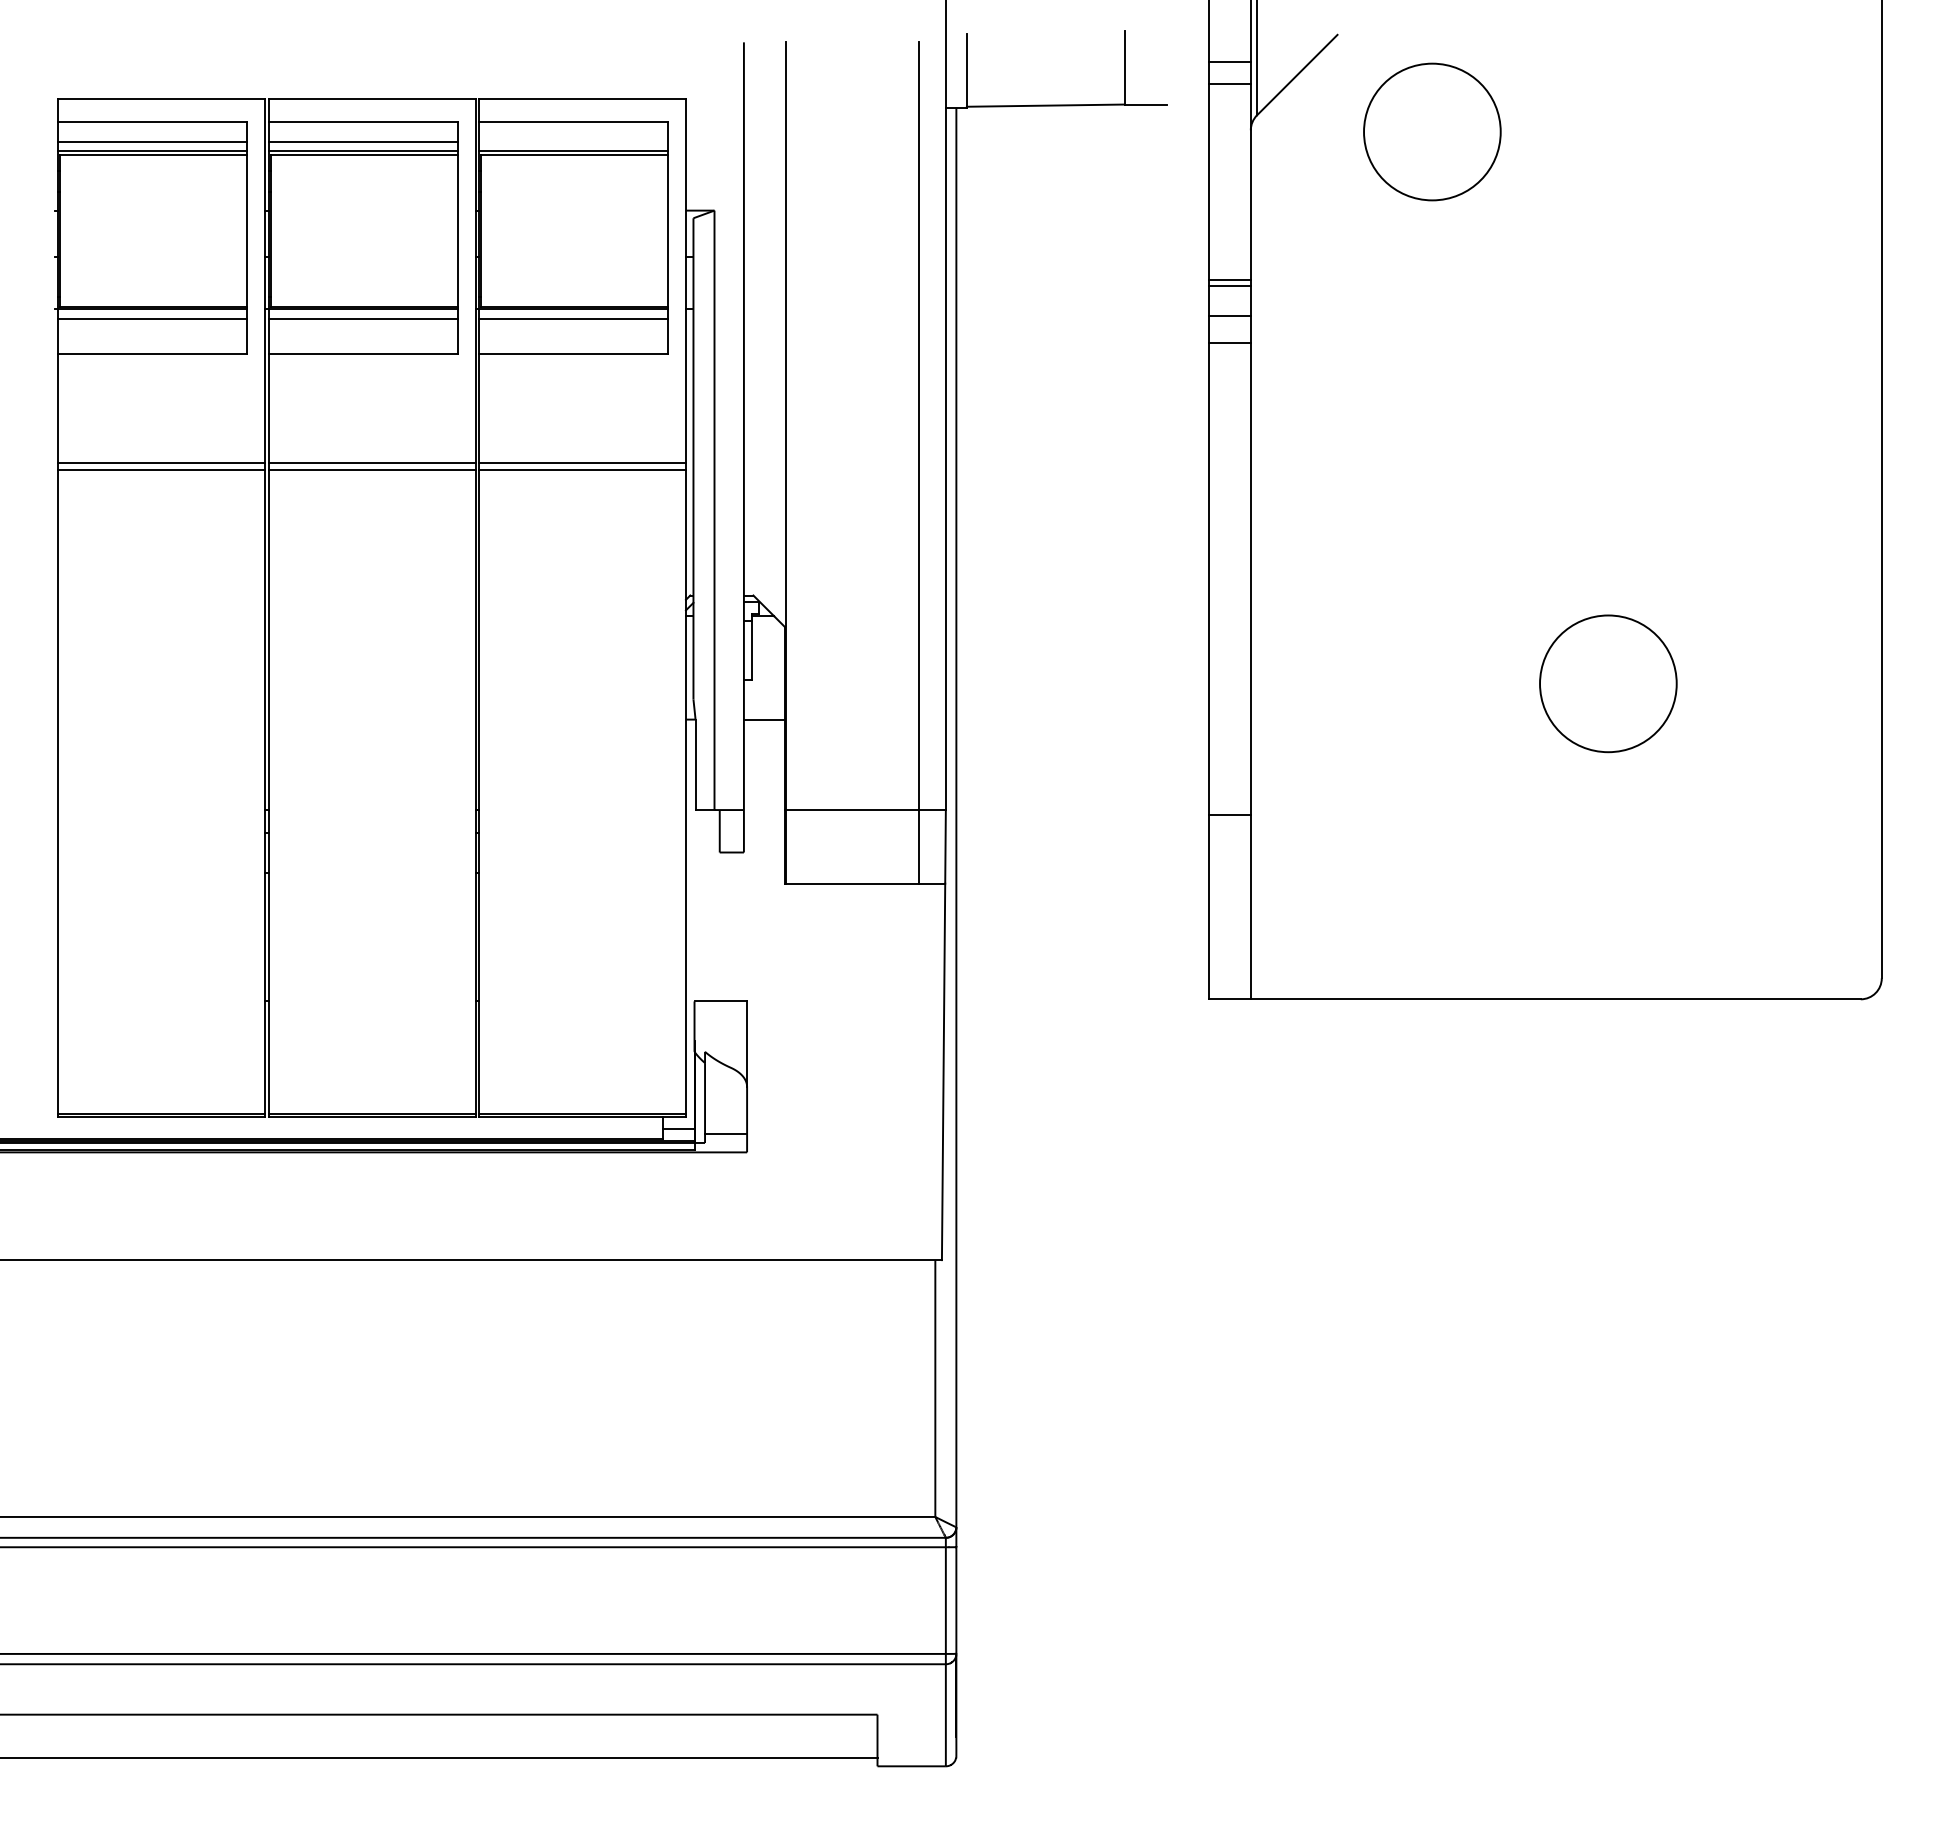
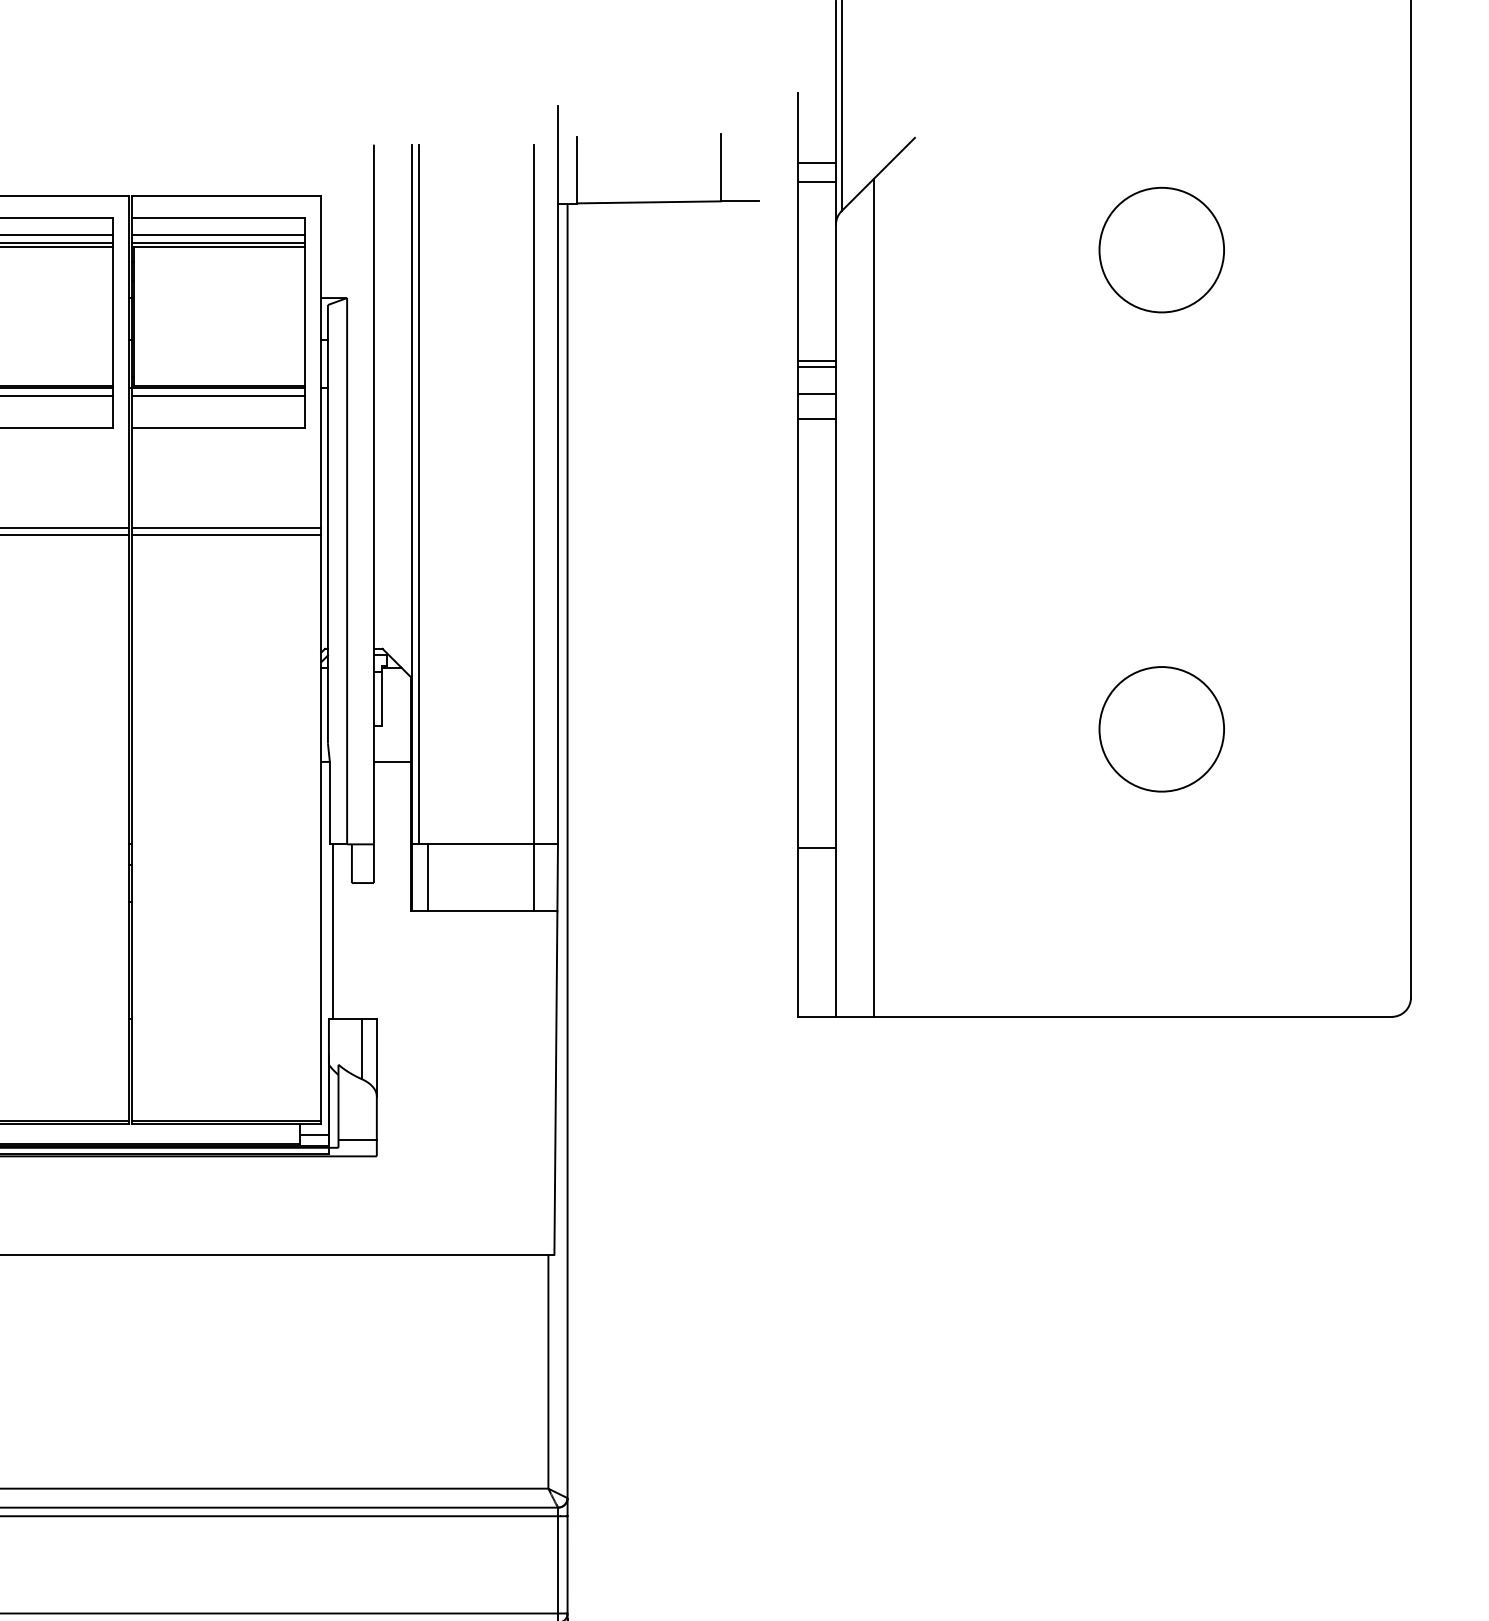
circle: (1432, 131) -> (1161, 249), moved
line: (573, 141) -> (218, 235), added
line: (793, 426) -> (419, 494), added
line: (1292, 539) -> (873, 597), added
line: (802, 846) -> (427, 877), added
line: (698, 905) -> (332, 931), added
line: (730, 1034) -> (361, 1048), added

